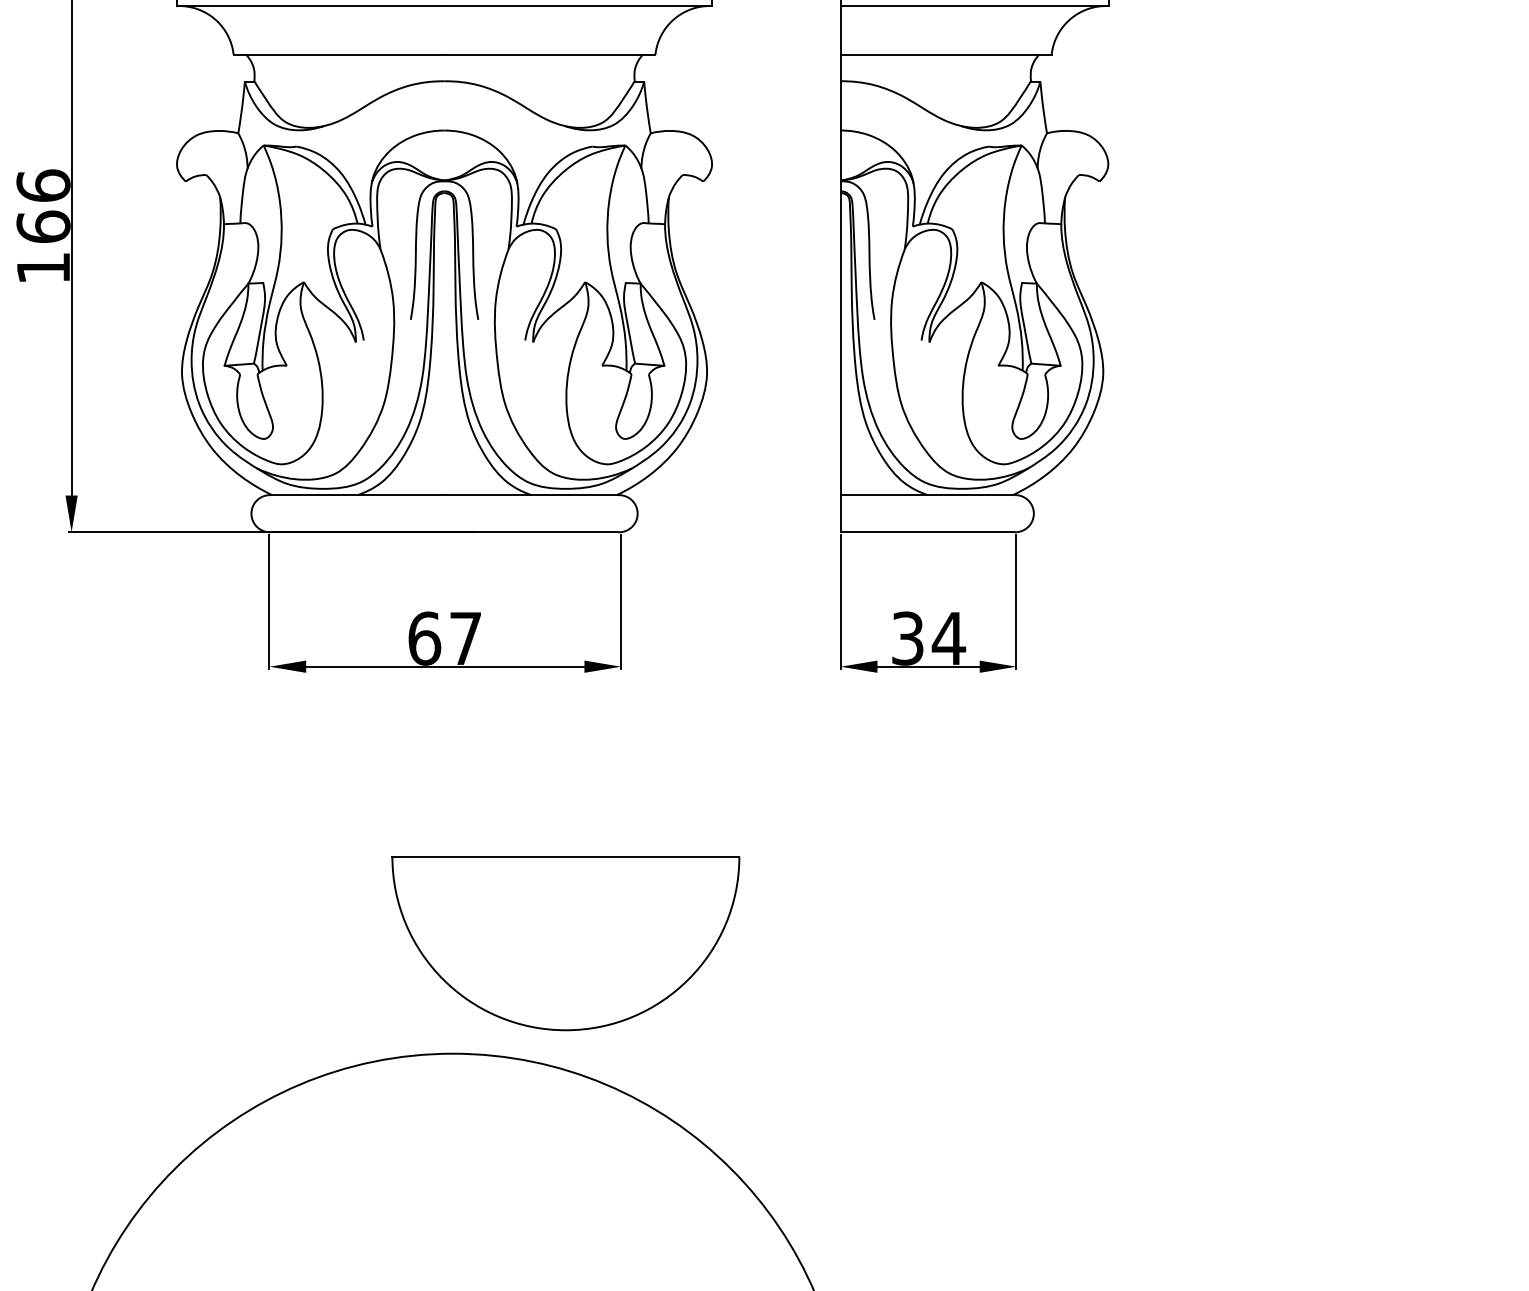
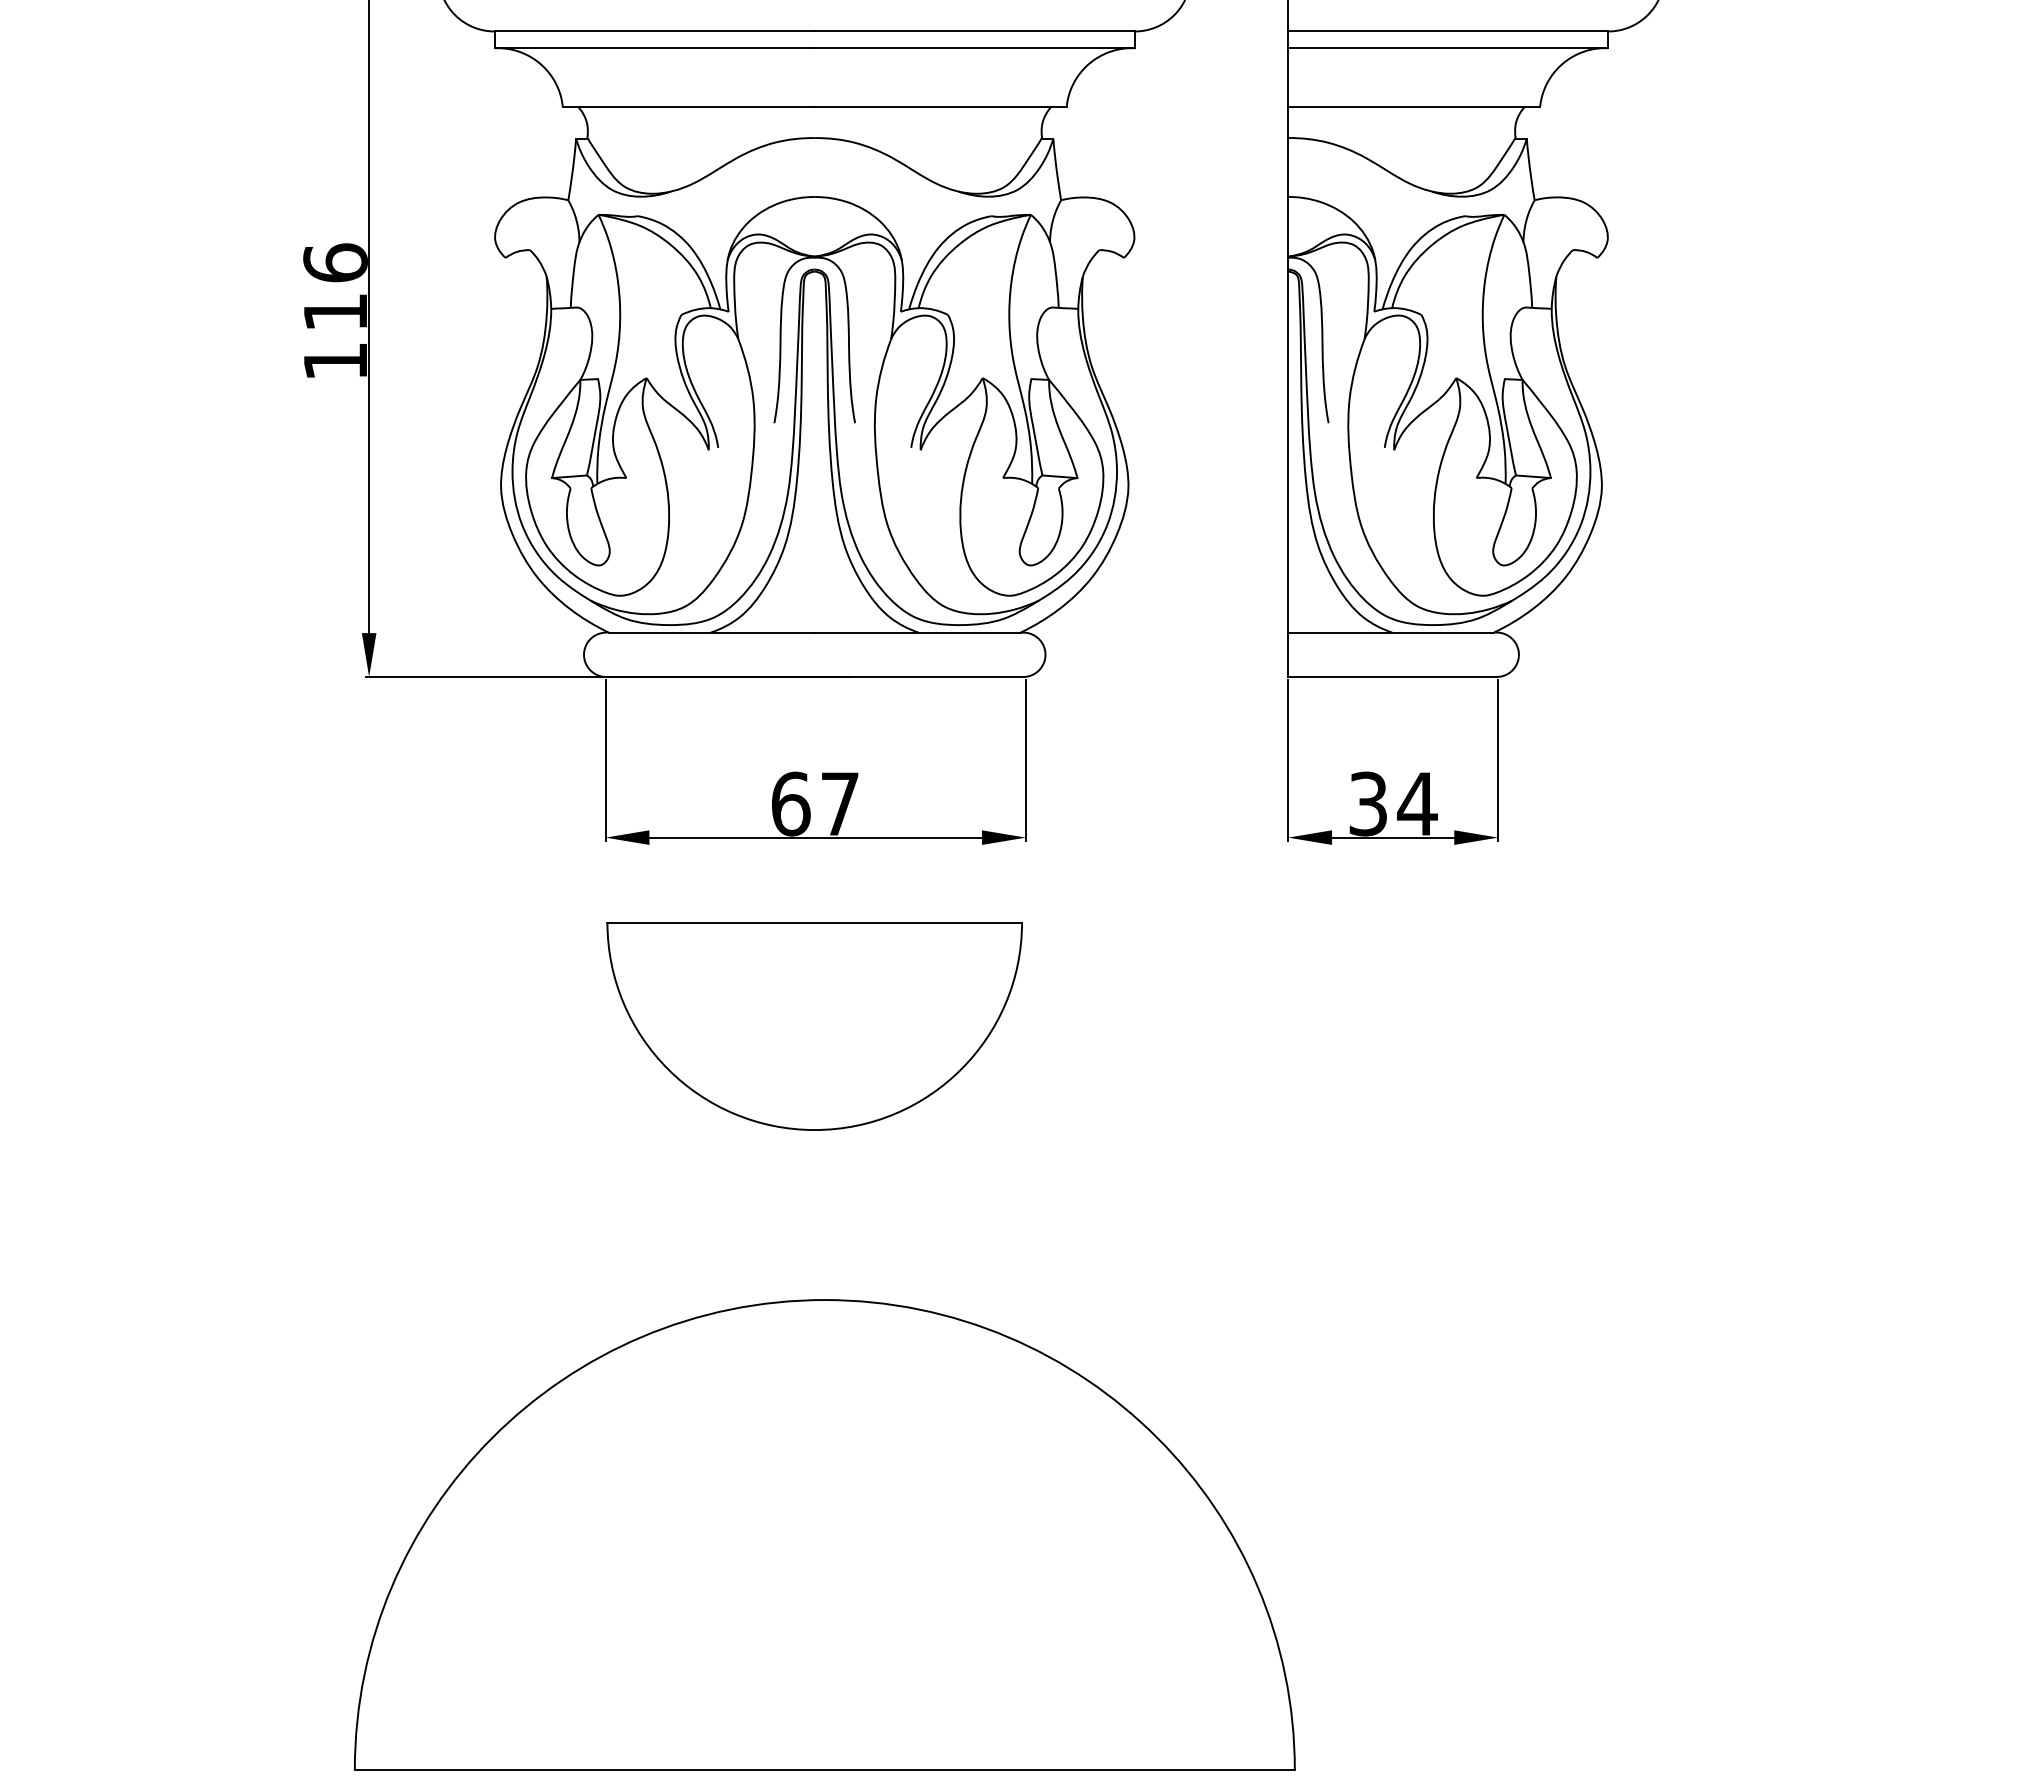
text: (43, 226) -> (335, 311), 166 -> 116
part: (565, 943) -> (814, 1026), moved

